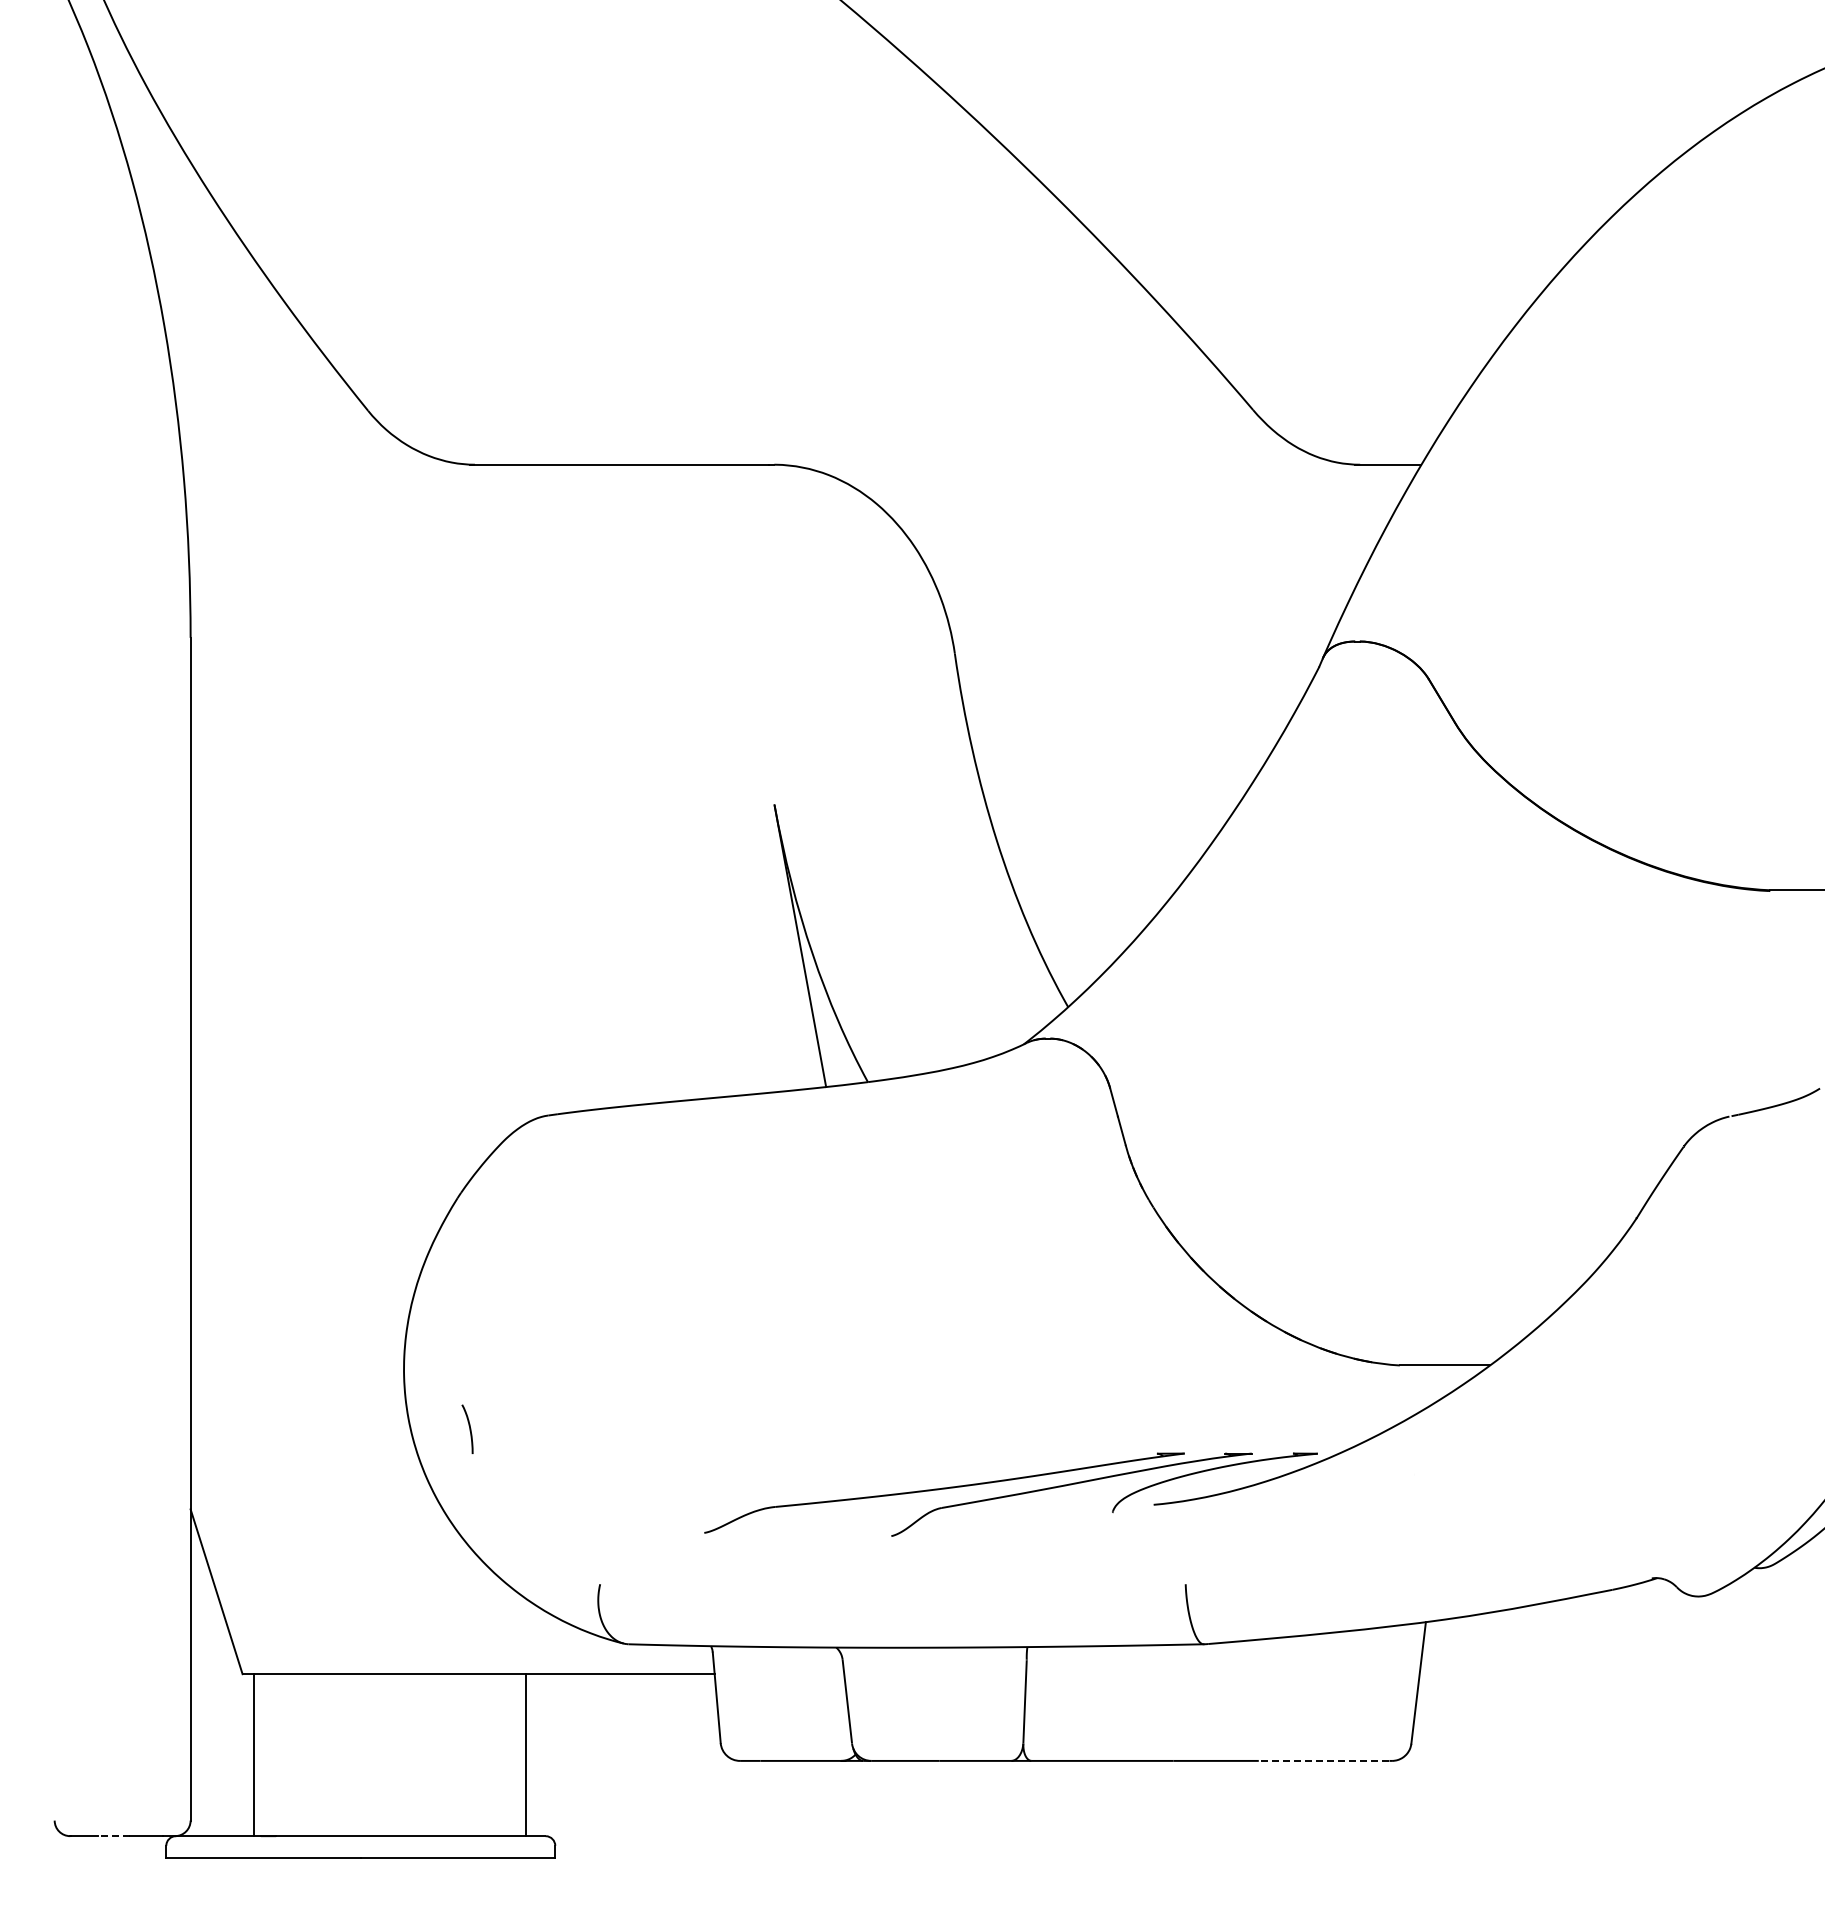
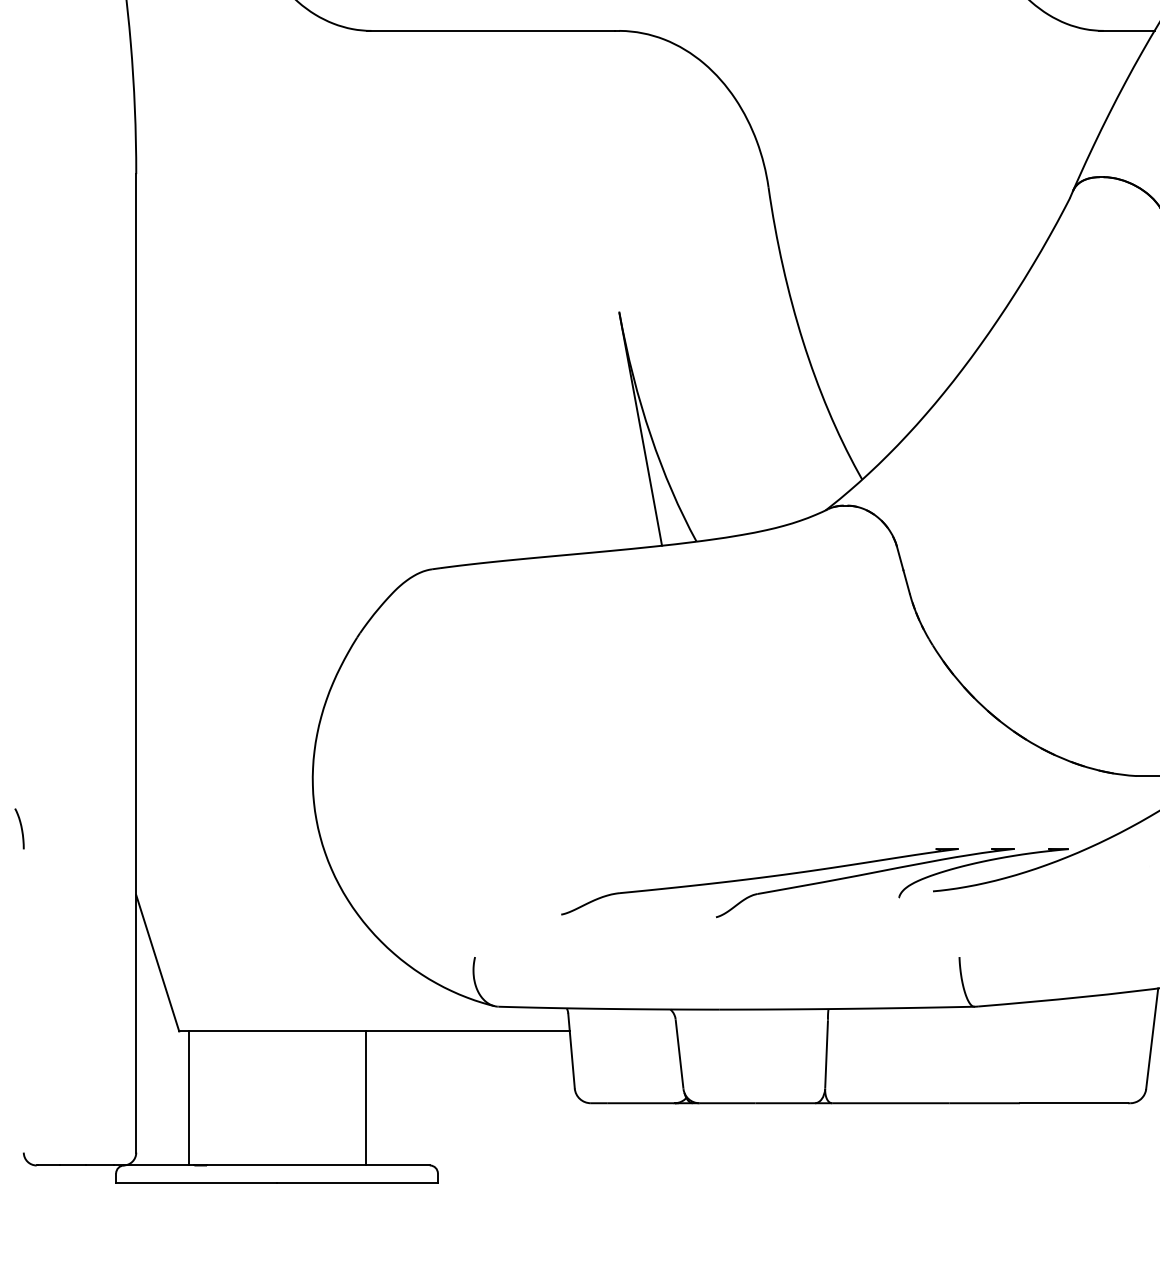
curve: (469, 1428) -> (21, 828), moved
line: (525, 1755) -> (365, 1098), moved
line: (1323, 1760) -> (1073, 1102), dashed -> solid
line: (113, 1836) -> (72, 1165), dashed -> solid

